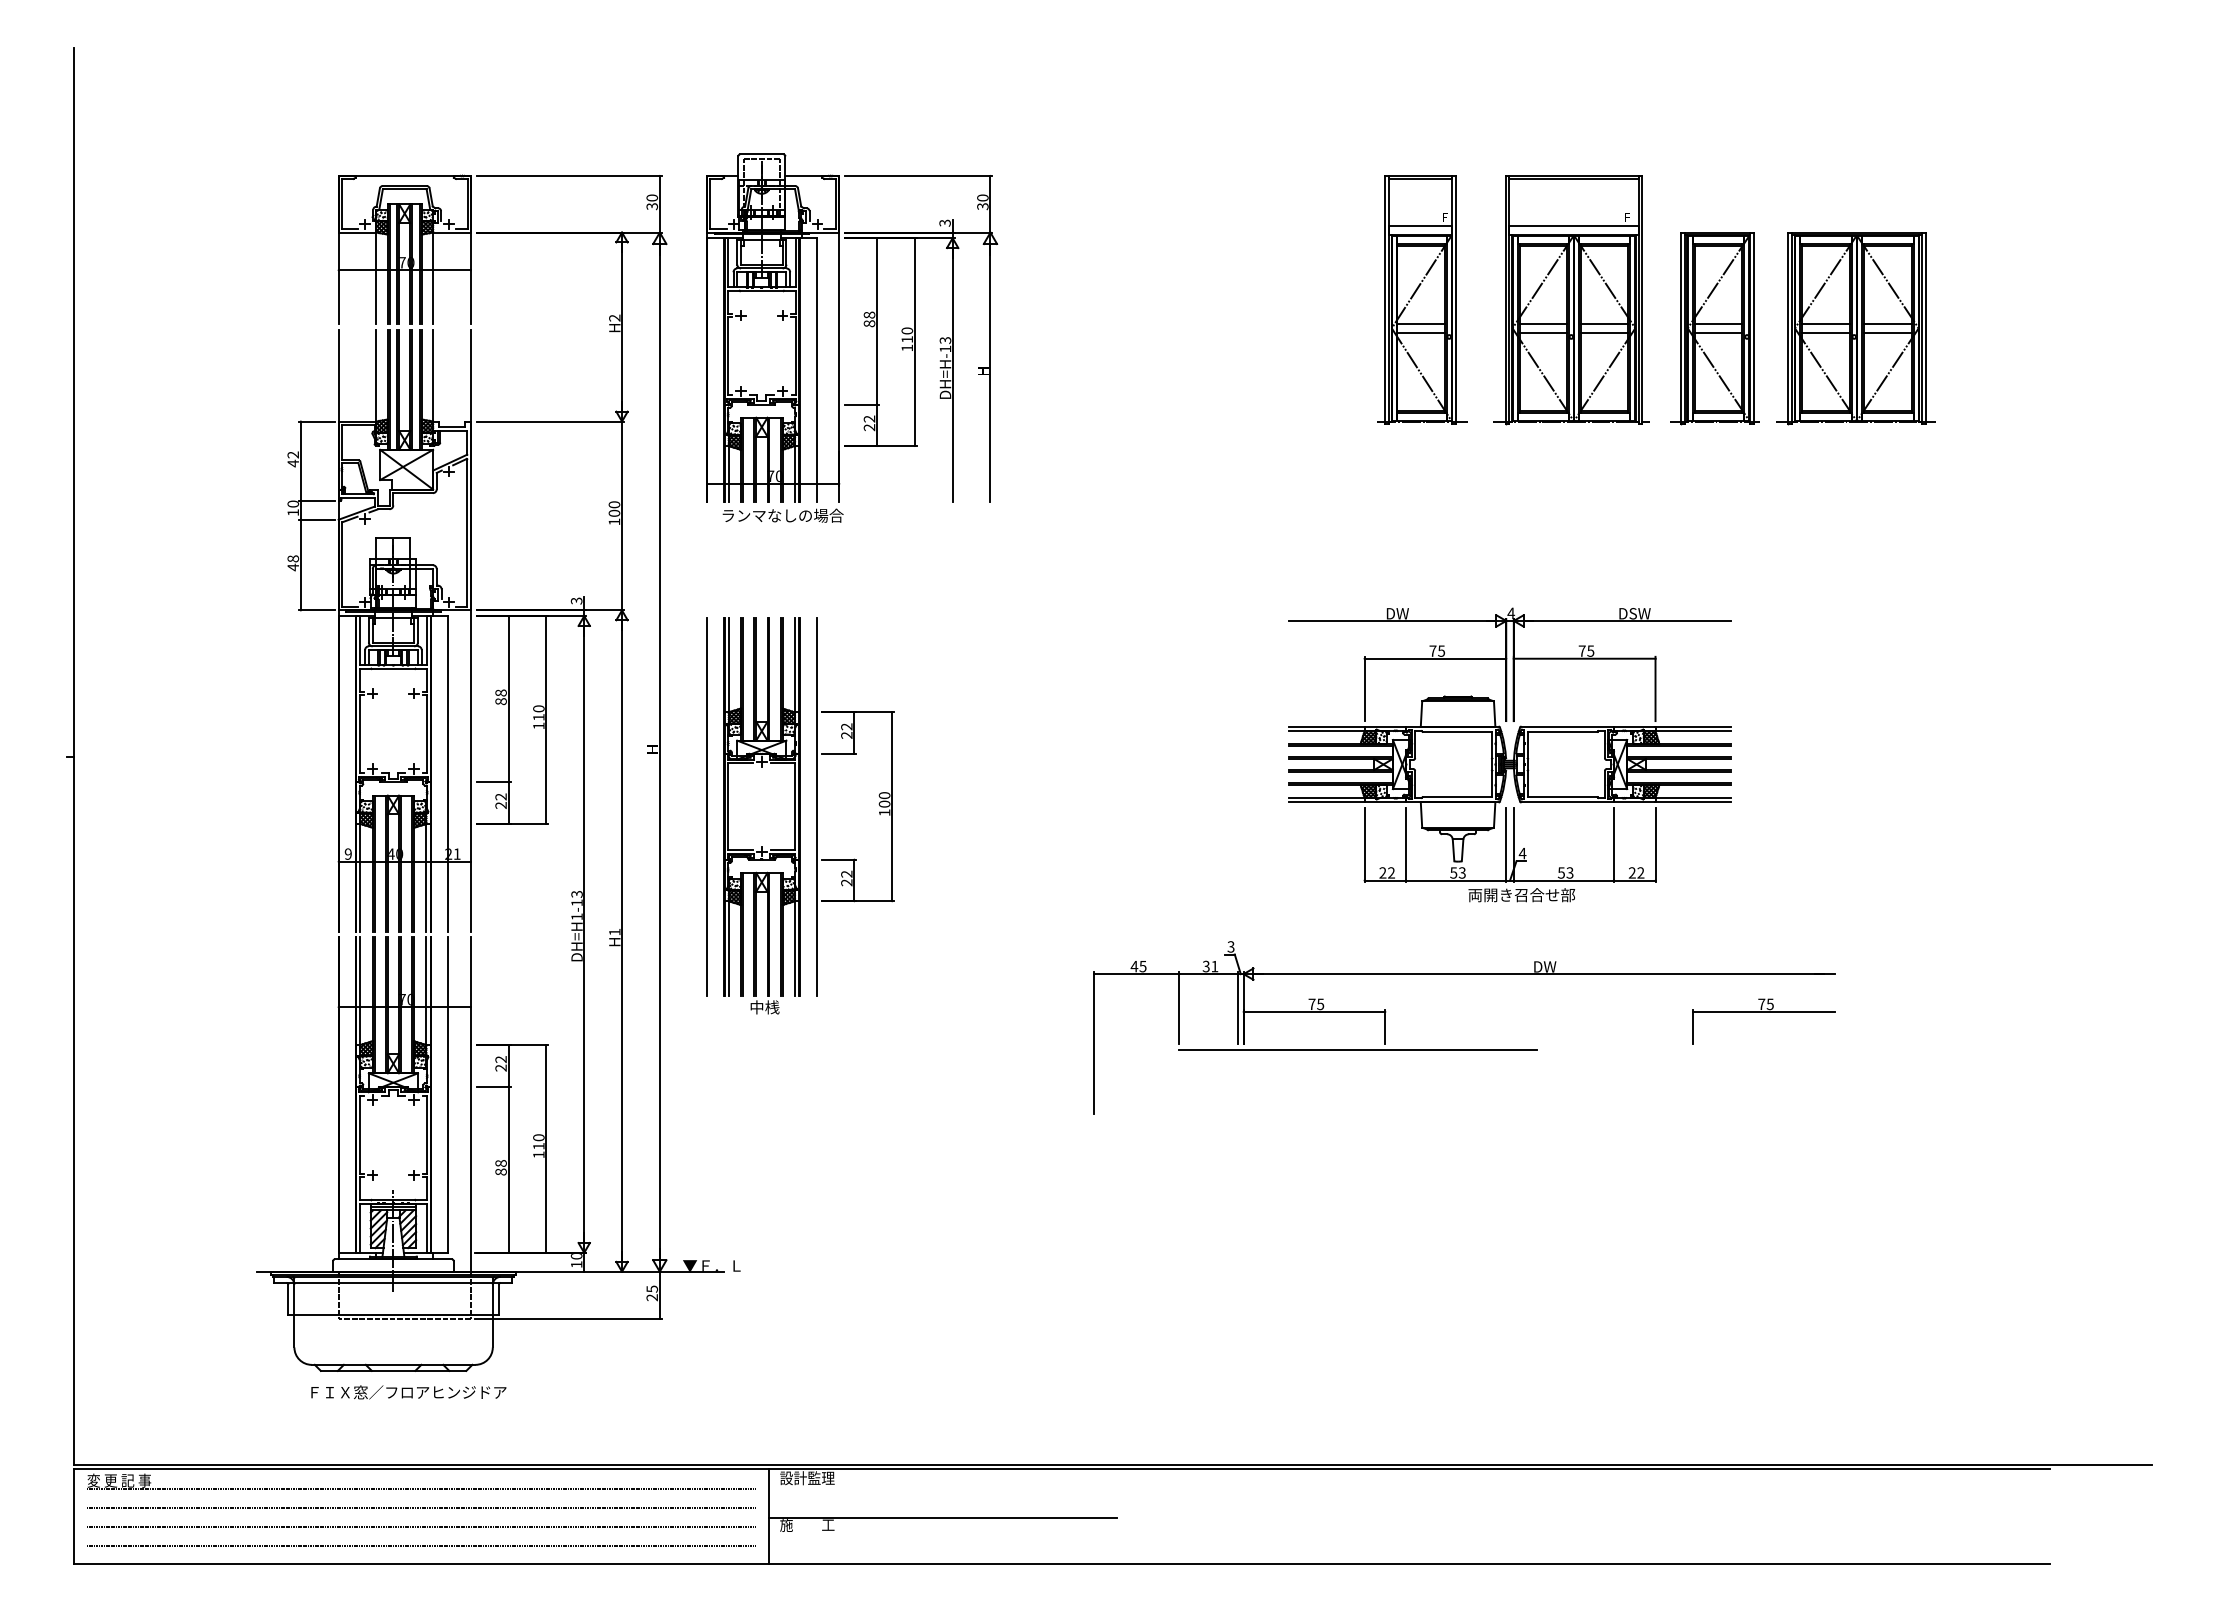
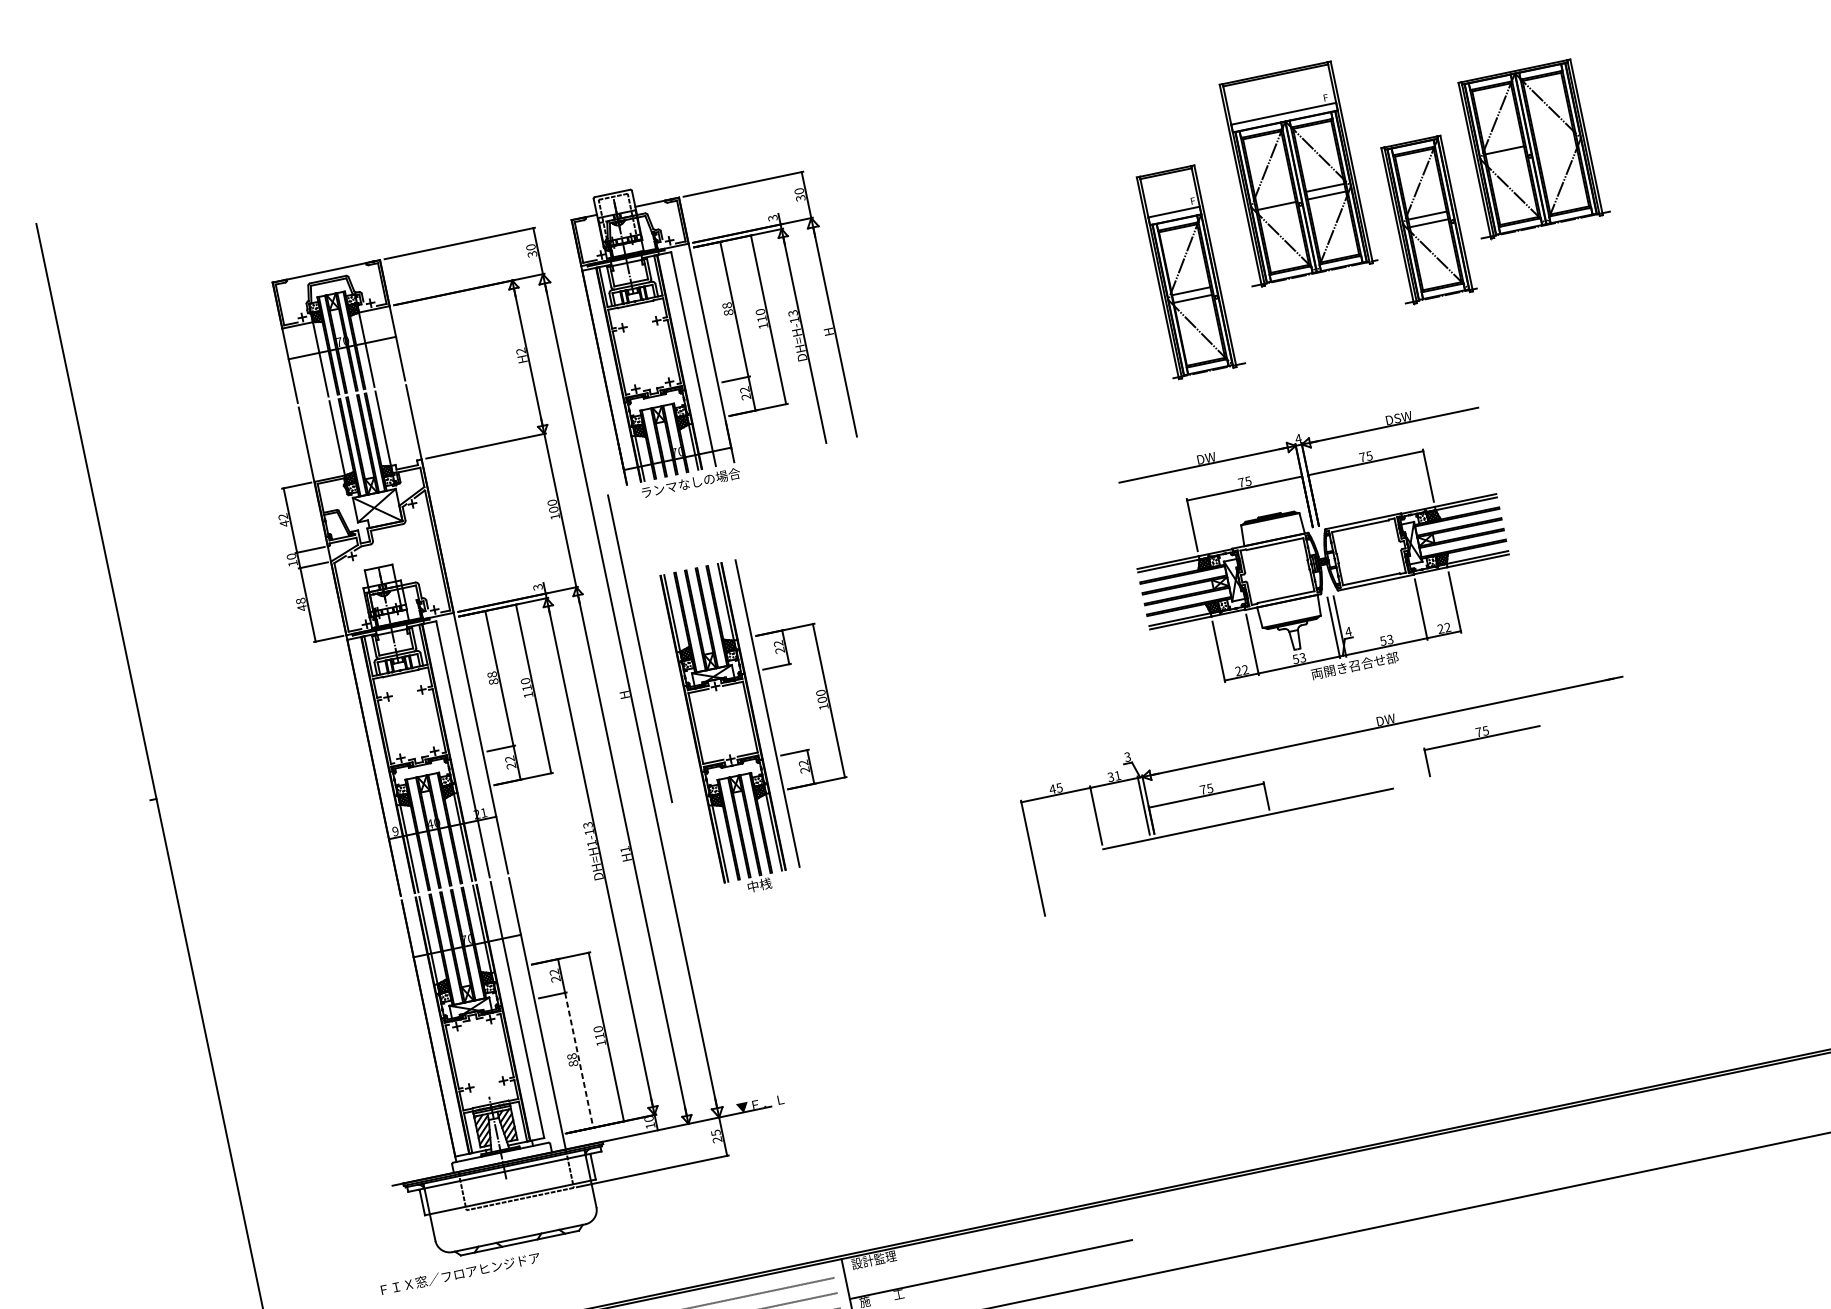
part: (1422, 299) -> (1188, 271), moved
line: (1542, 323) -> (1274, 198), removed
line: (1887, 323) -> (1554, 139), removed
part: (1714, 328) -> (1425, 220), moved
line: (1825, 333) -> (1506, 158), removed
line: (1887, 333) -> (1556, 147), removed
line: (706, 806) -> (639, 648), moved
part: (1763, 1012) -> (1481, 738), moved
line: (508, 1170) -> (579, 1061), solid -> dashed
text: (408, 1392) -> (460, 1273), moved

